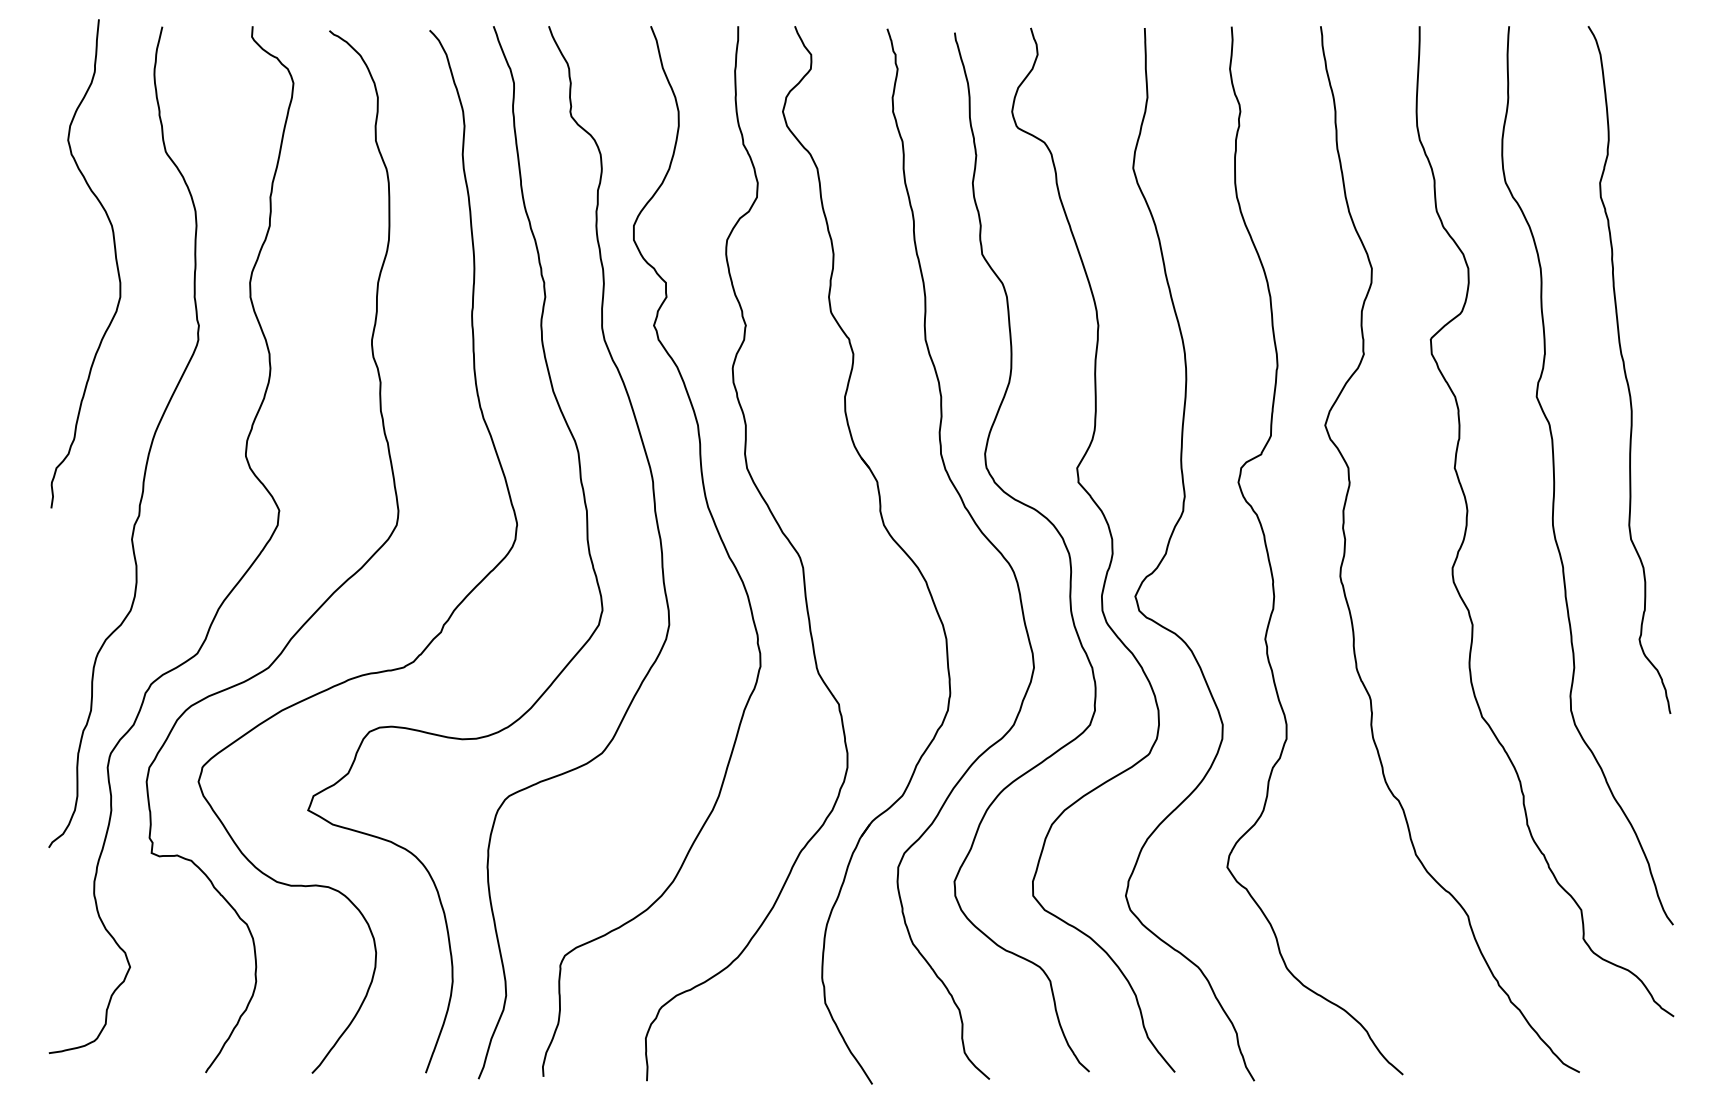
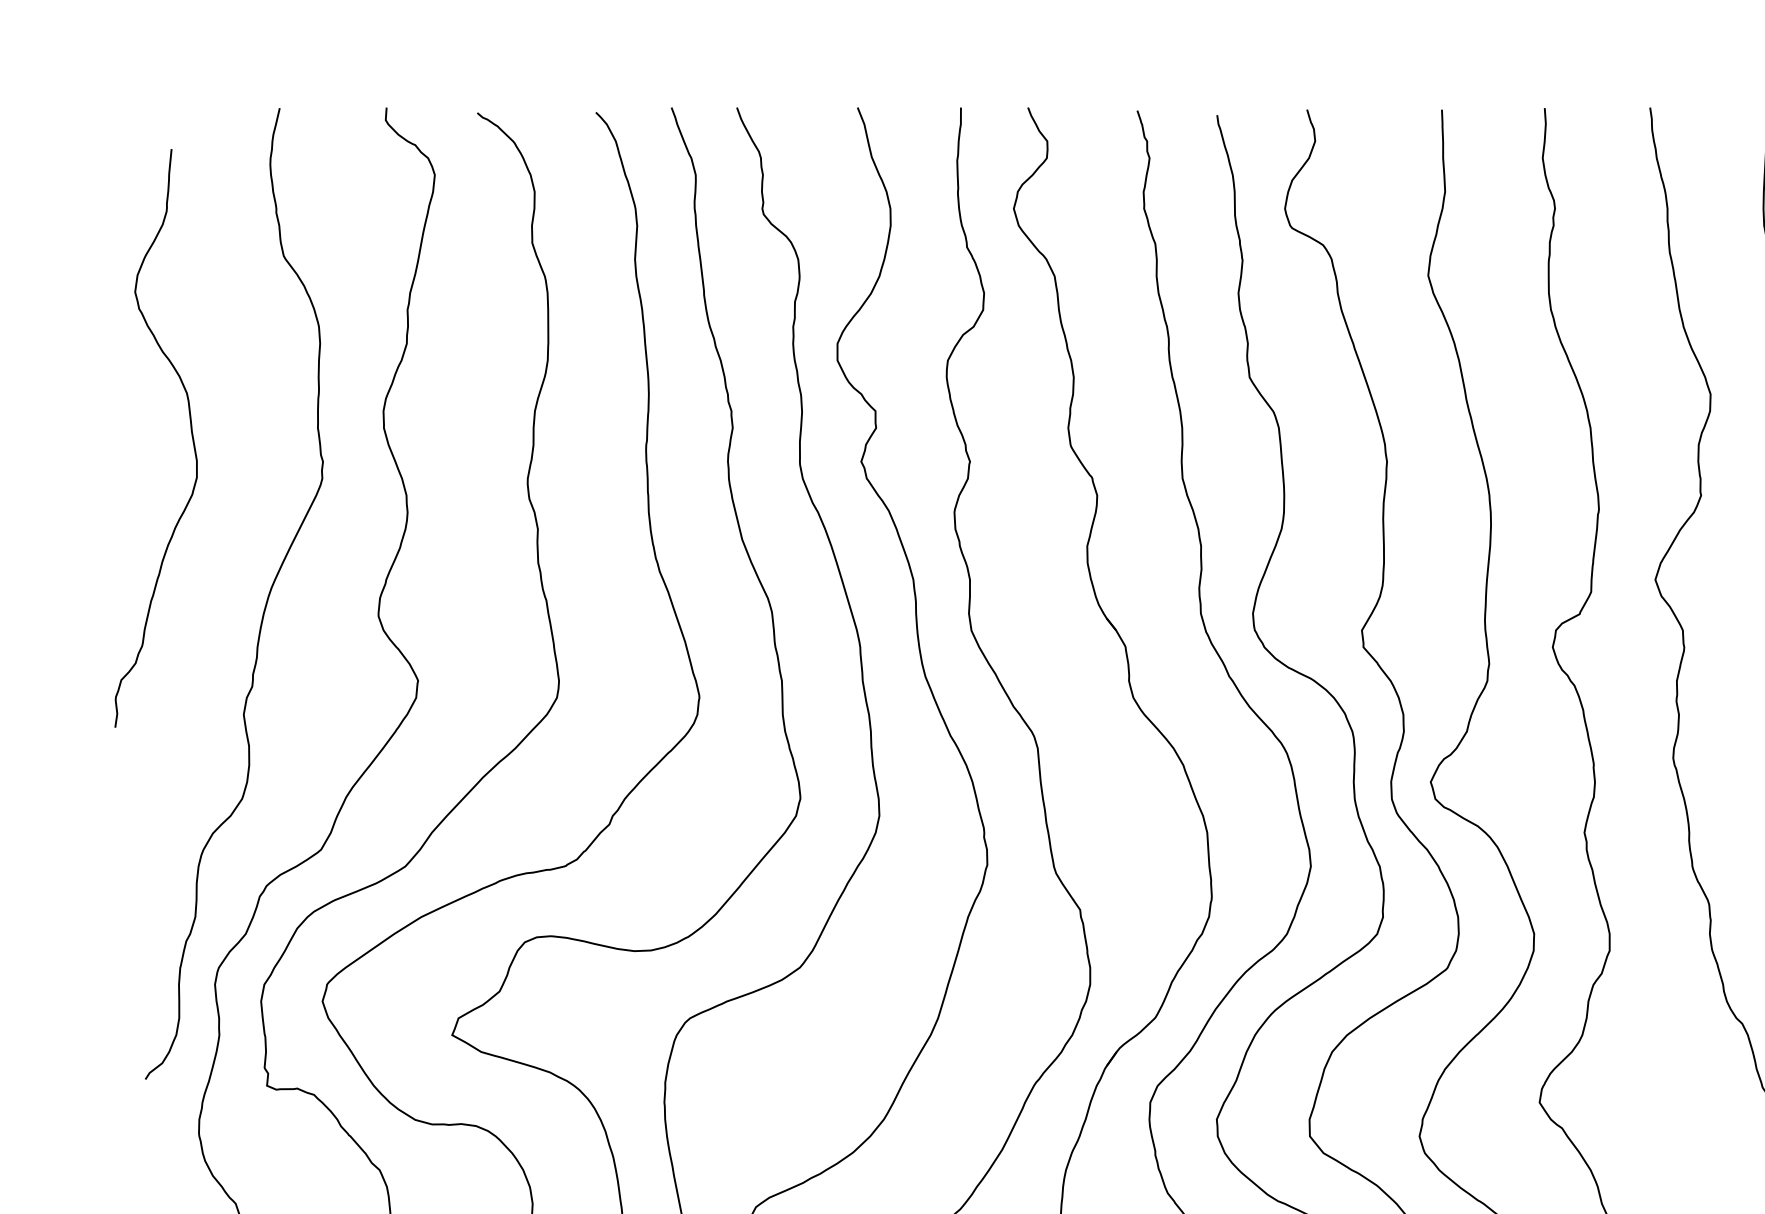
curve: (115, 261) -> (191, 435), moved

